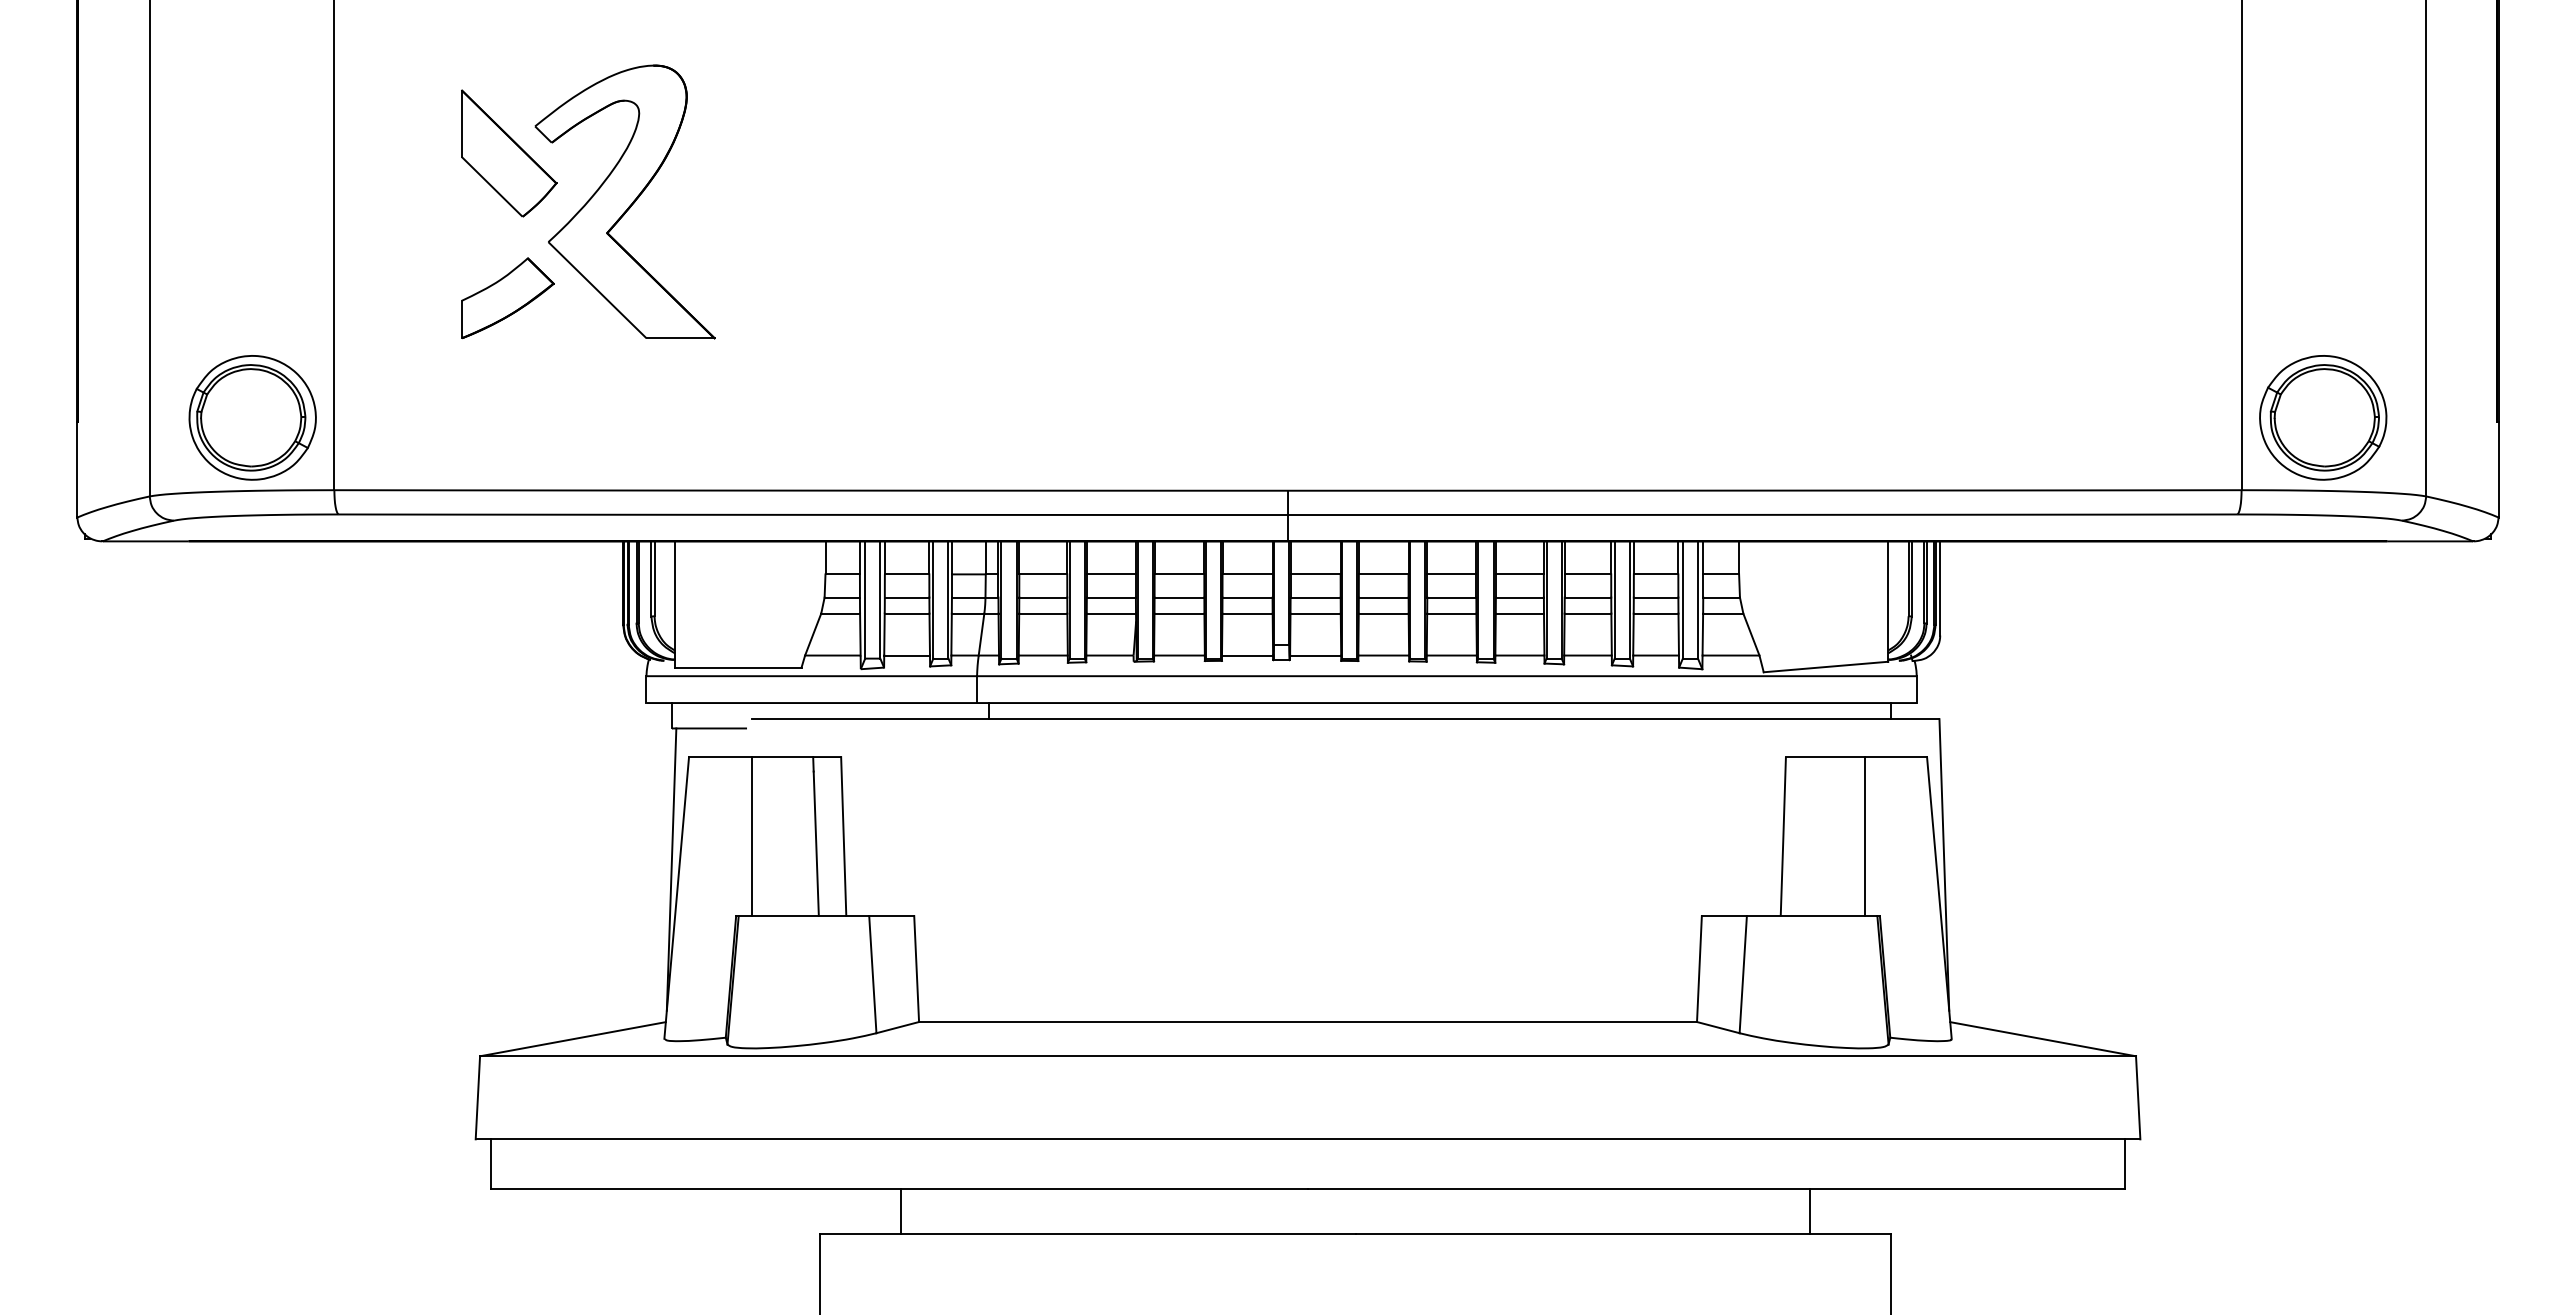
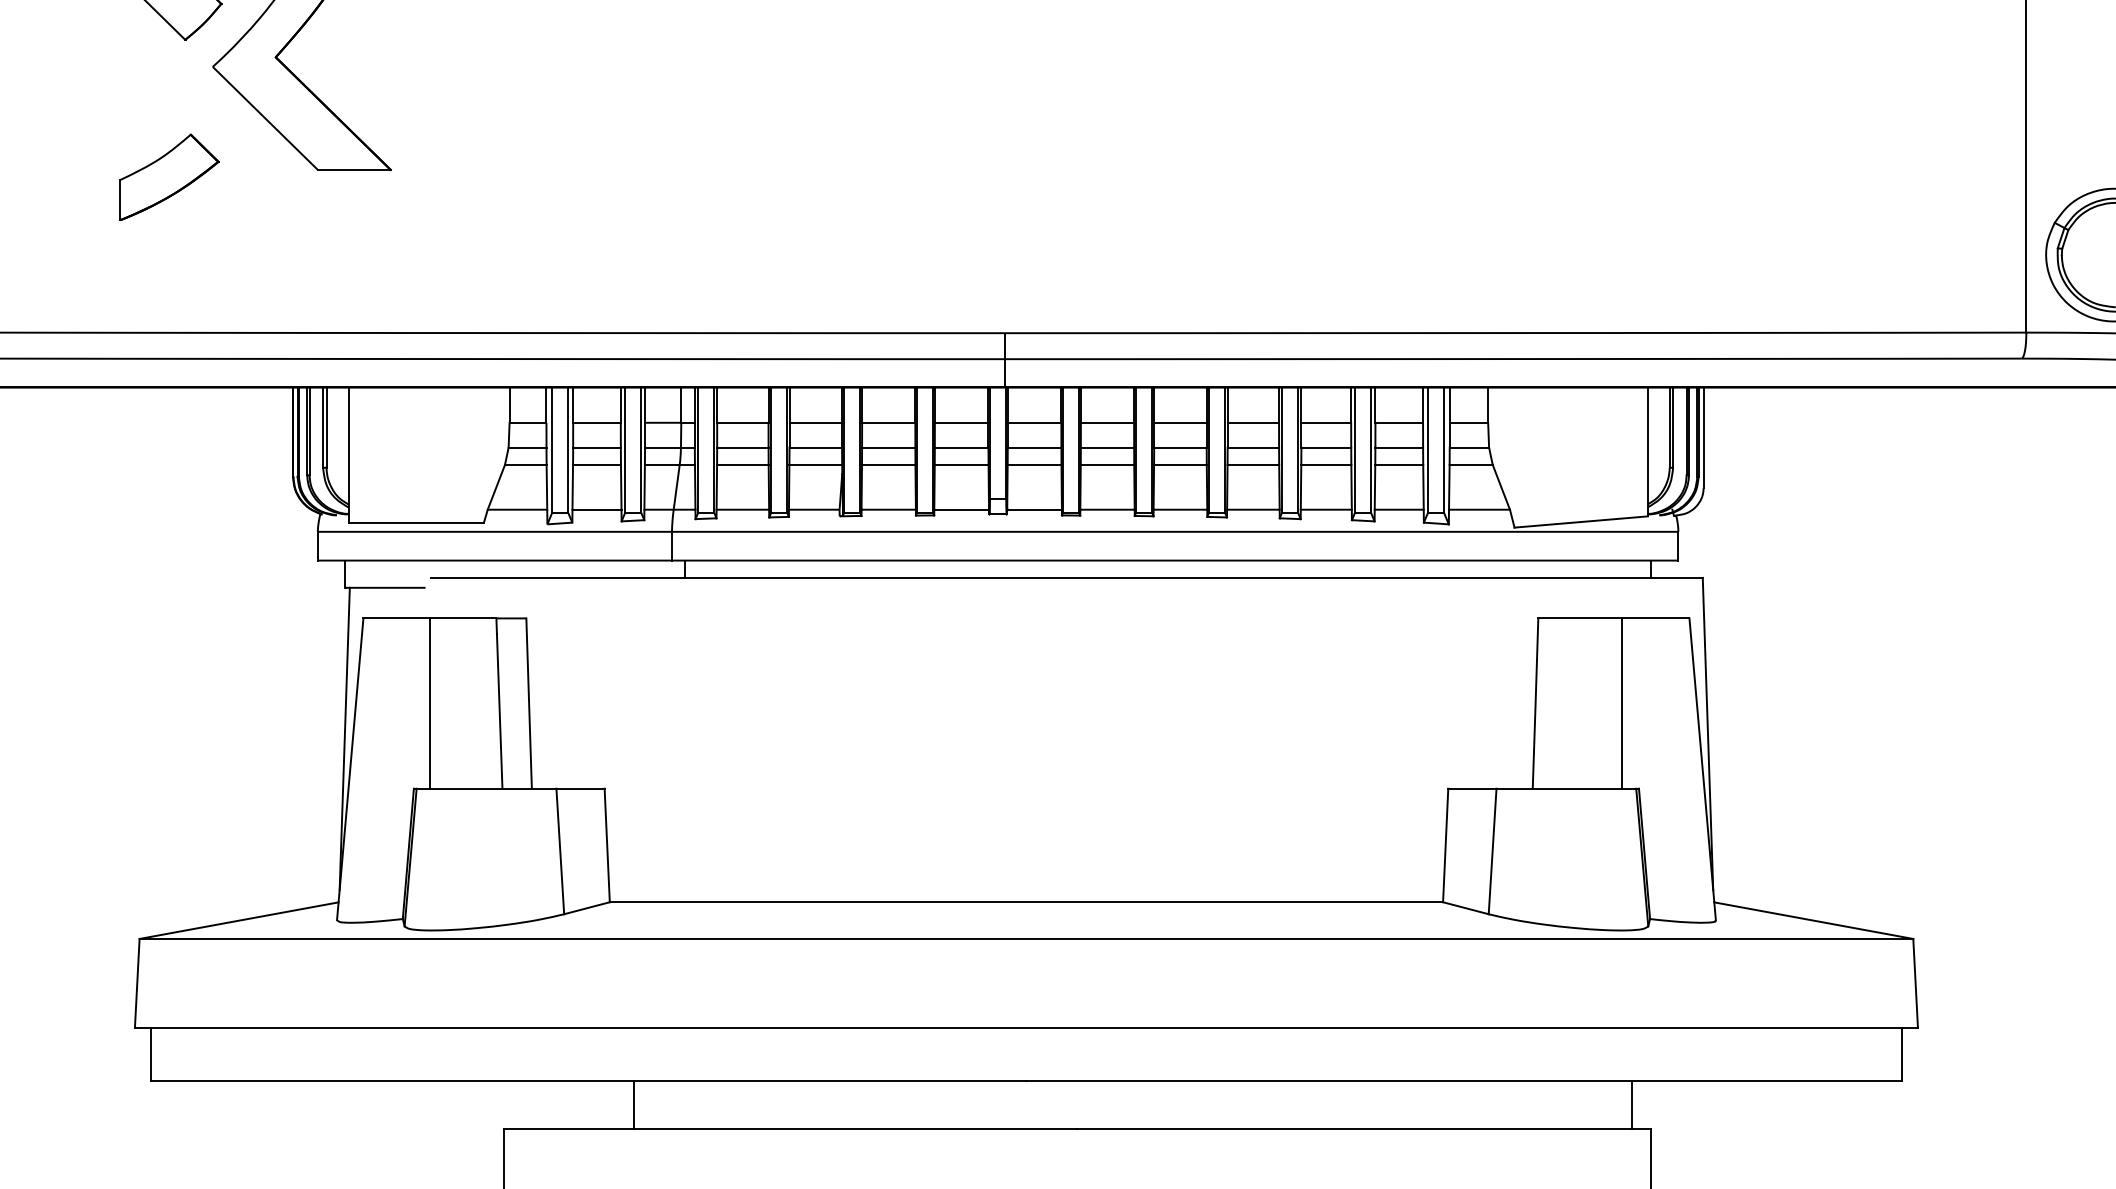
part: (507, 298) -> (168, 177), moved
line: (901, 1211) -> (633, 1105), moved
line: (1809, 1211) -> (1632, 1105), moved

